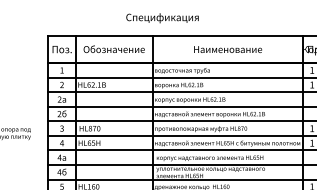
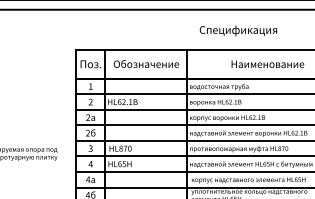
text: (162, 18) -> (238, 31), moved

